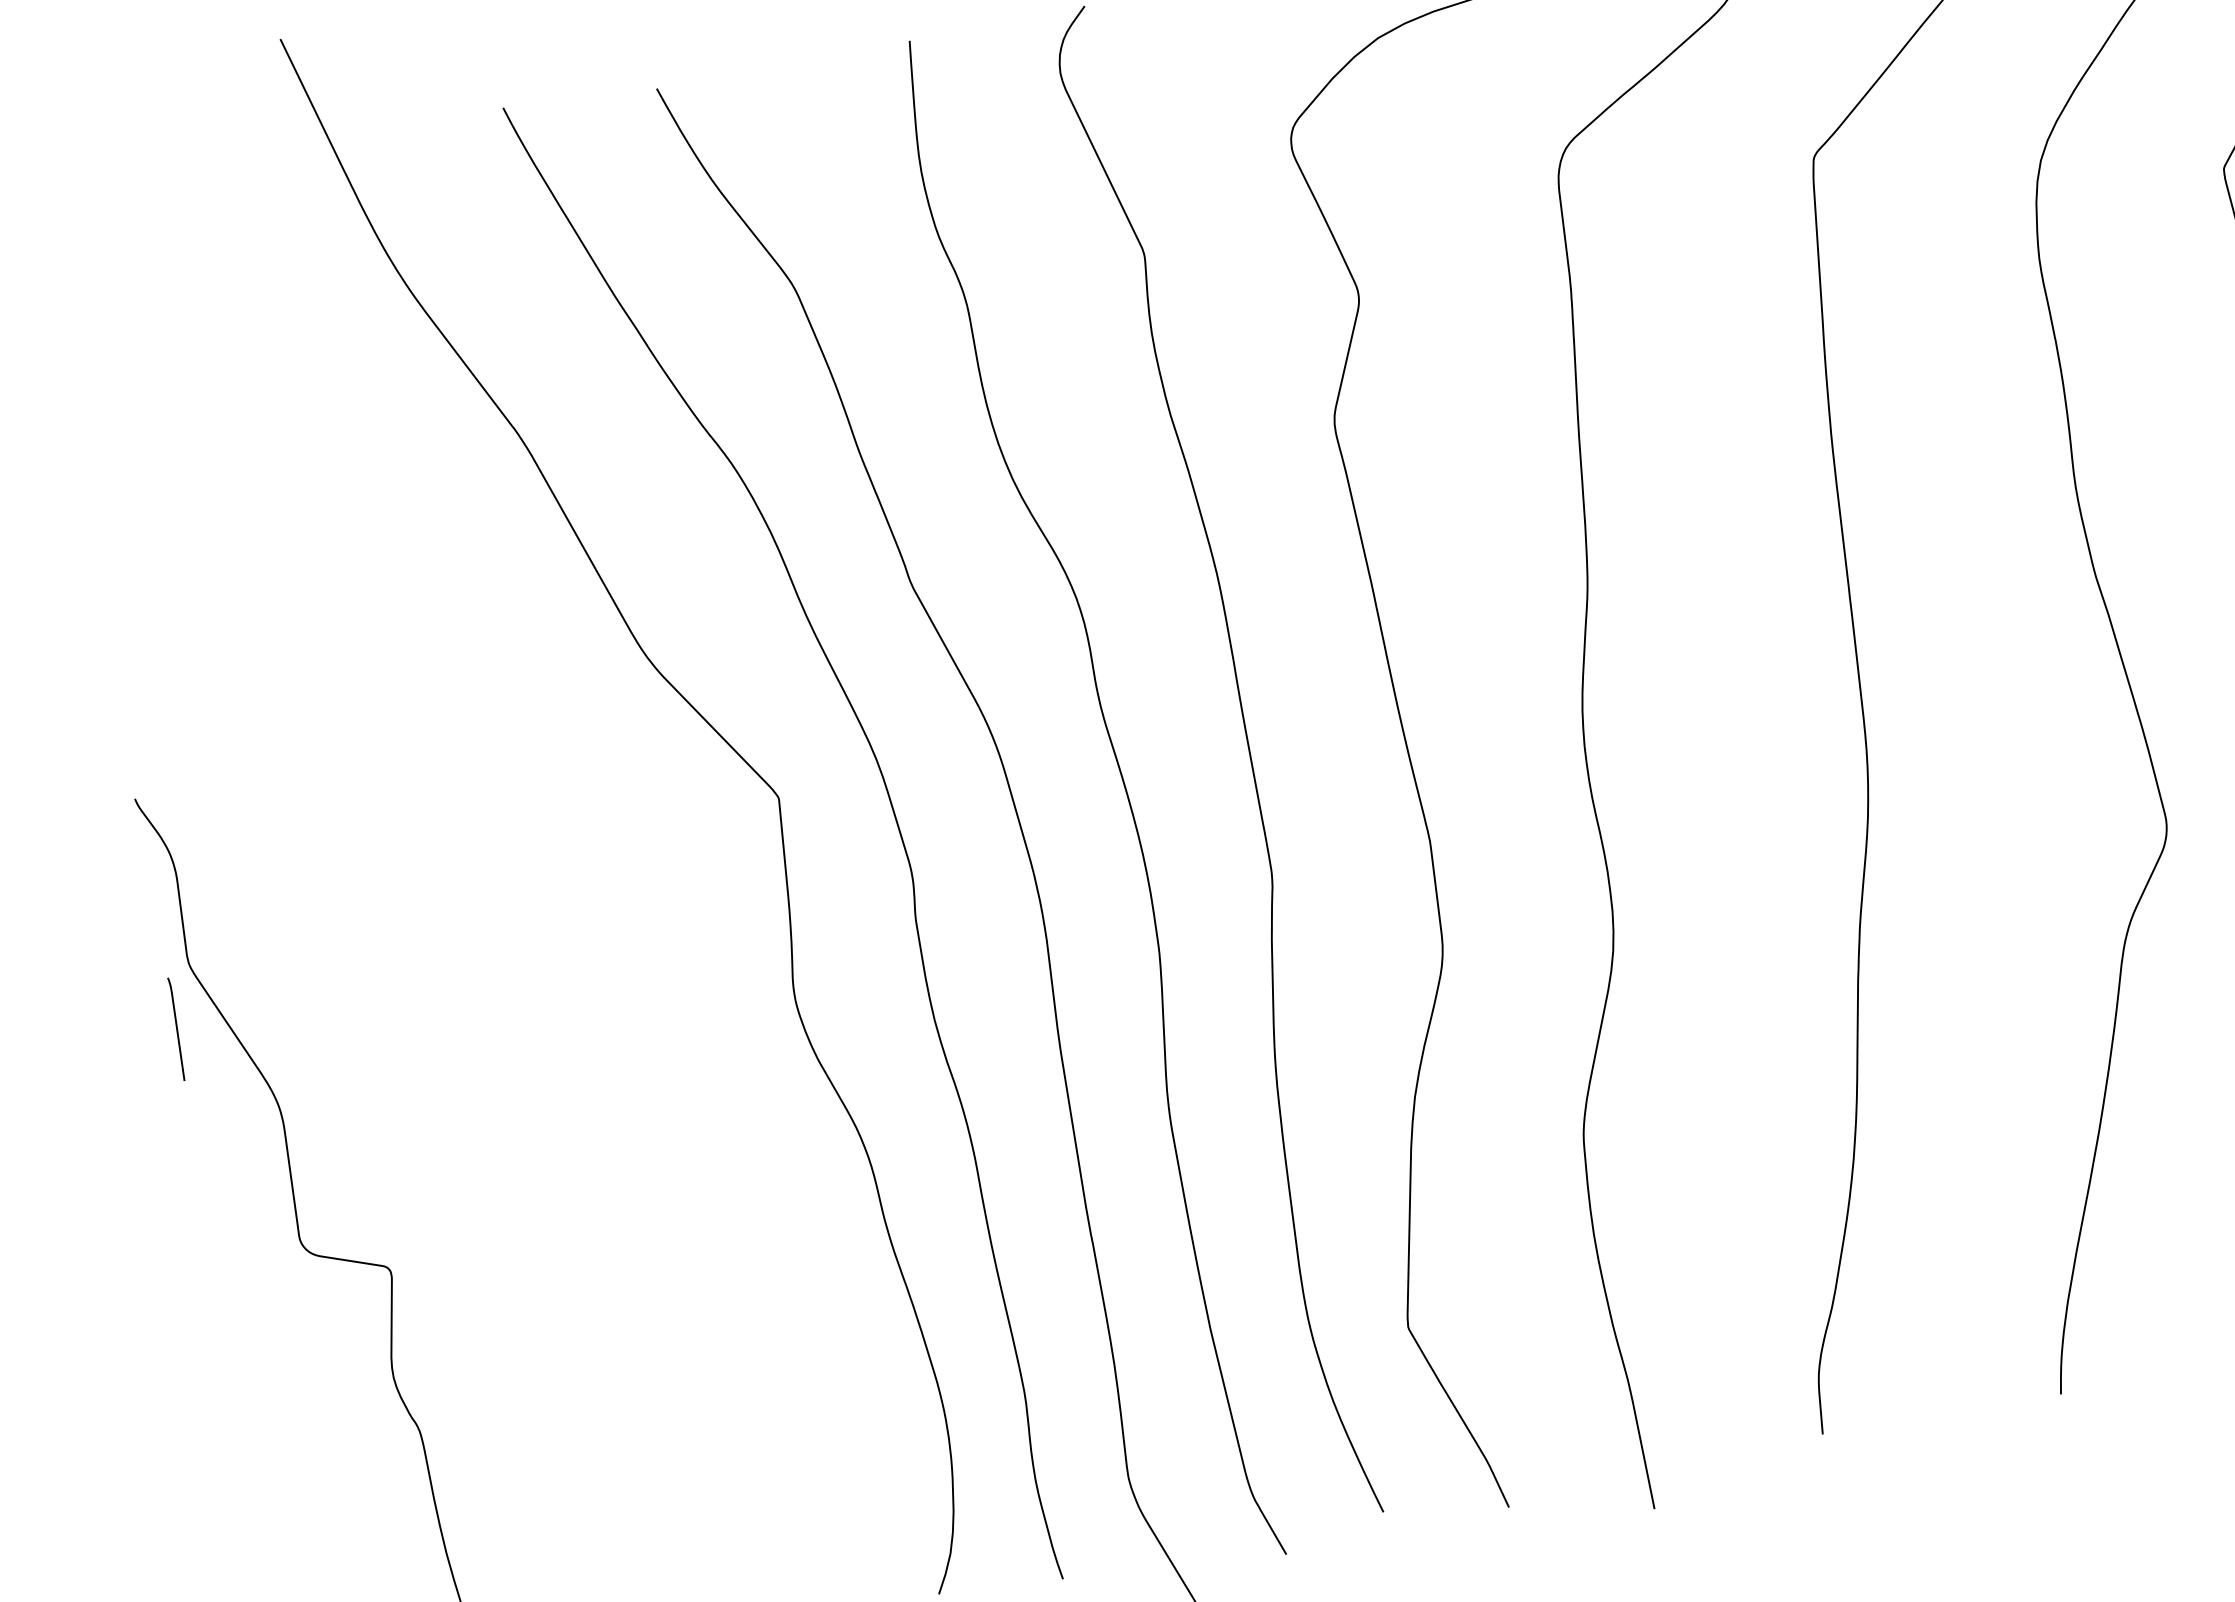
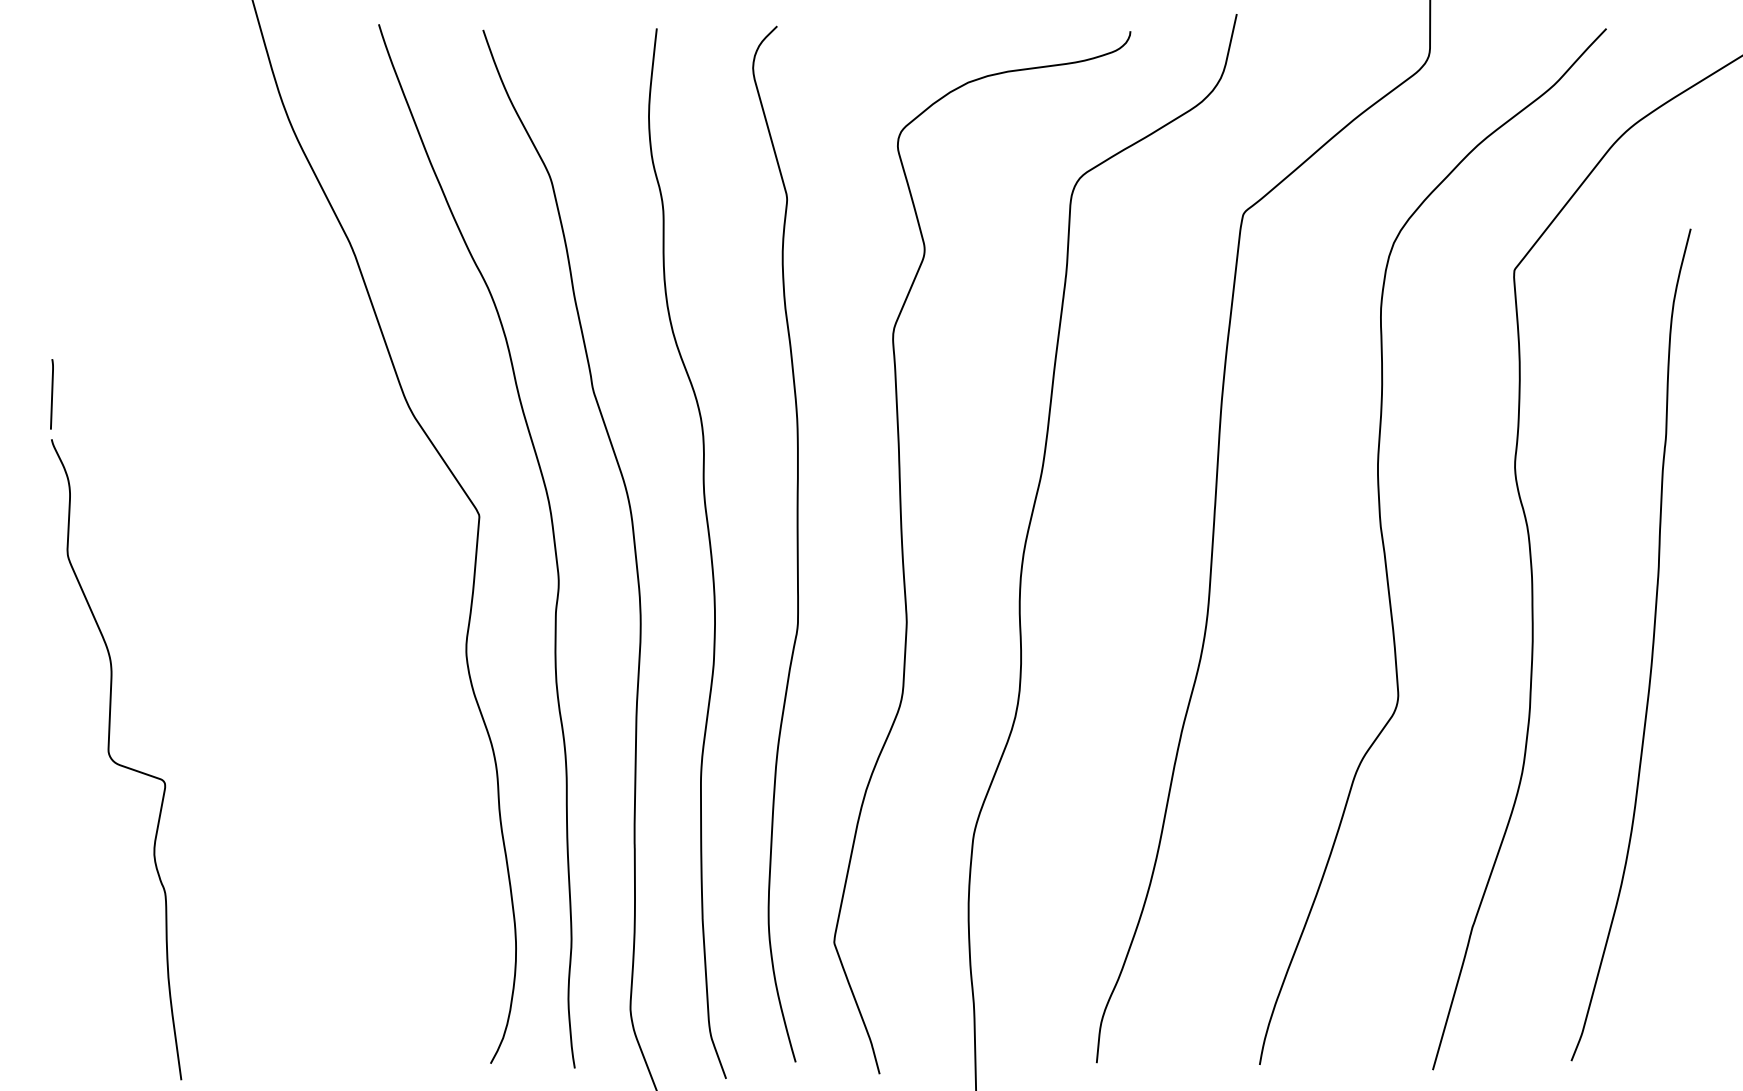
line: (176, 1029) -> (51, 394), moved

